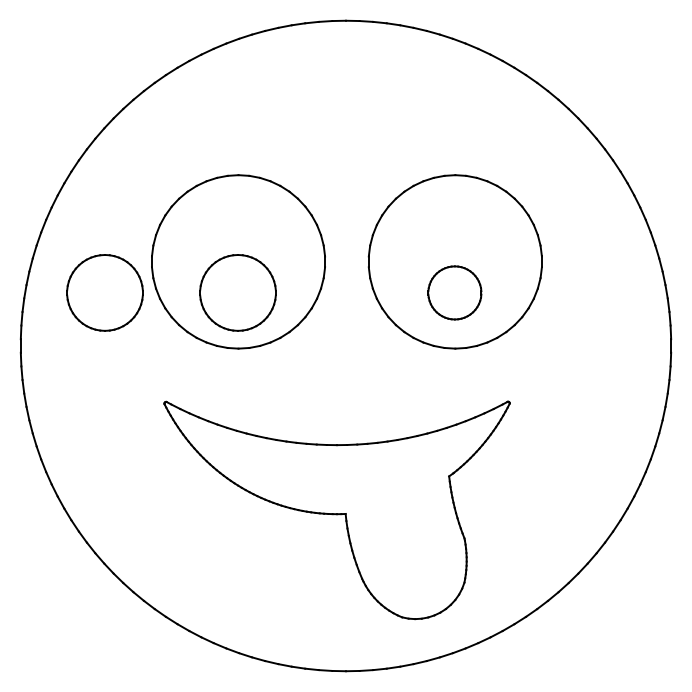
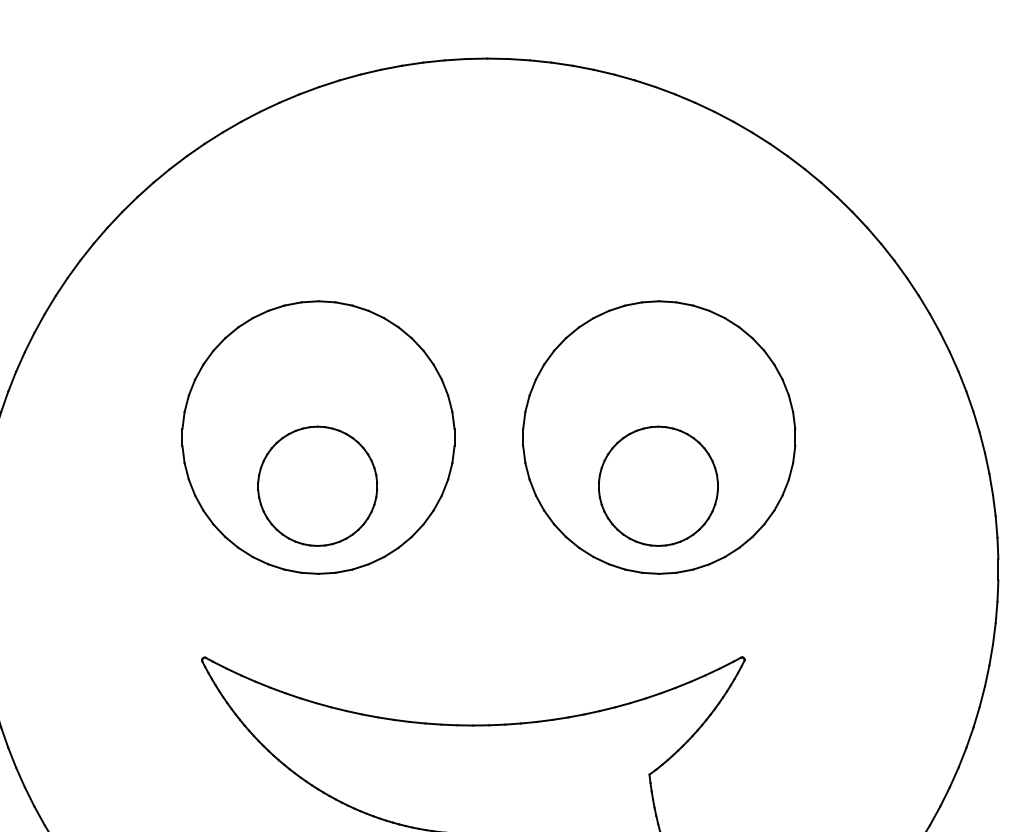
part: (104, 292) -> (107, 485), removed
part: (454, 292) -> (657, 485), size x1.43

